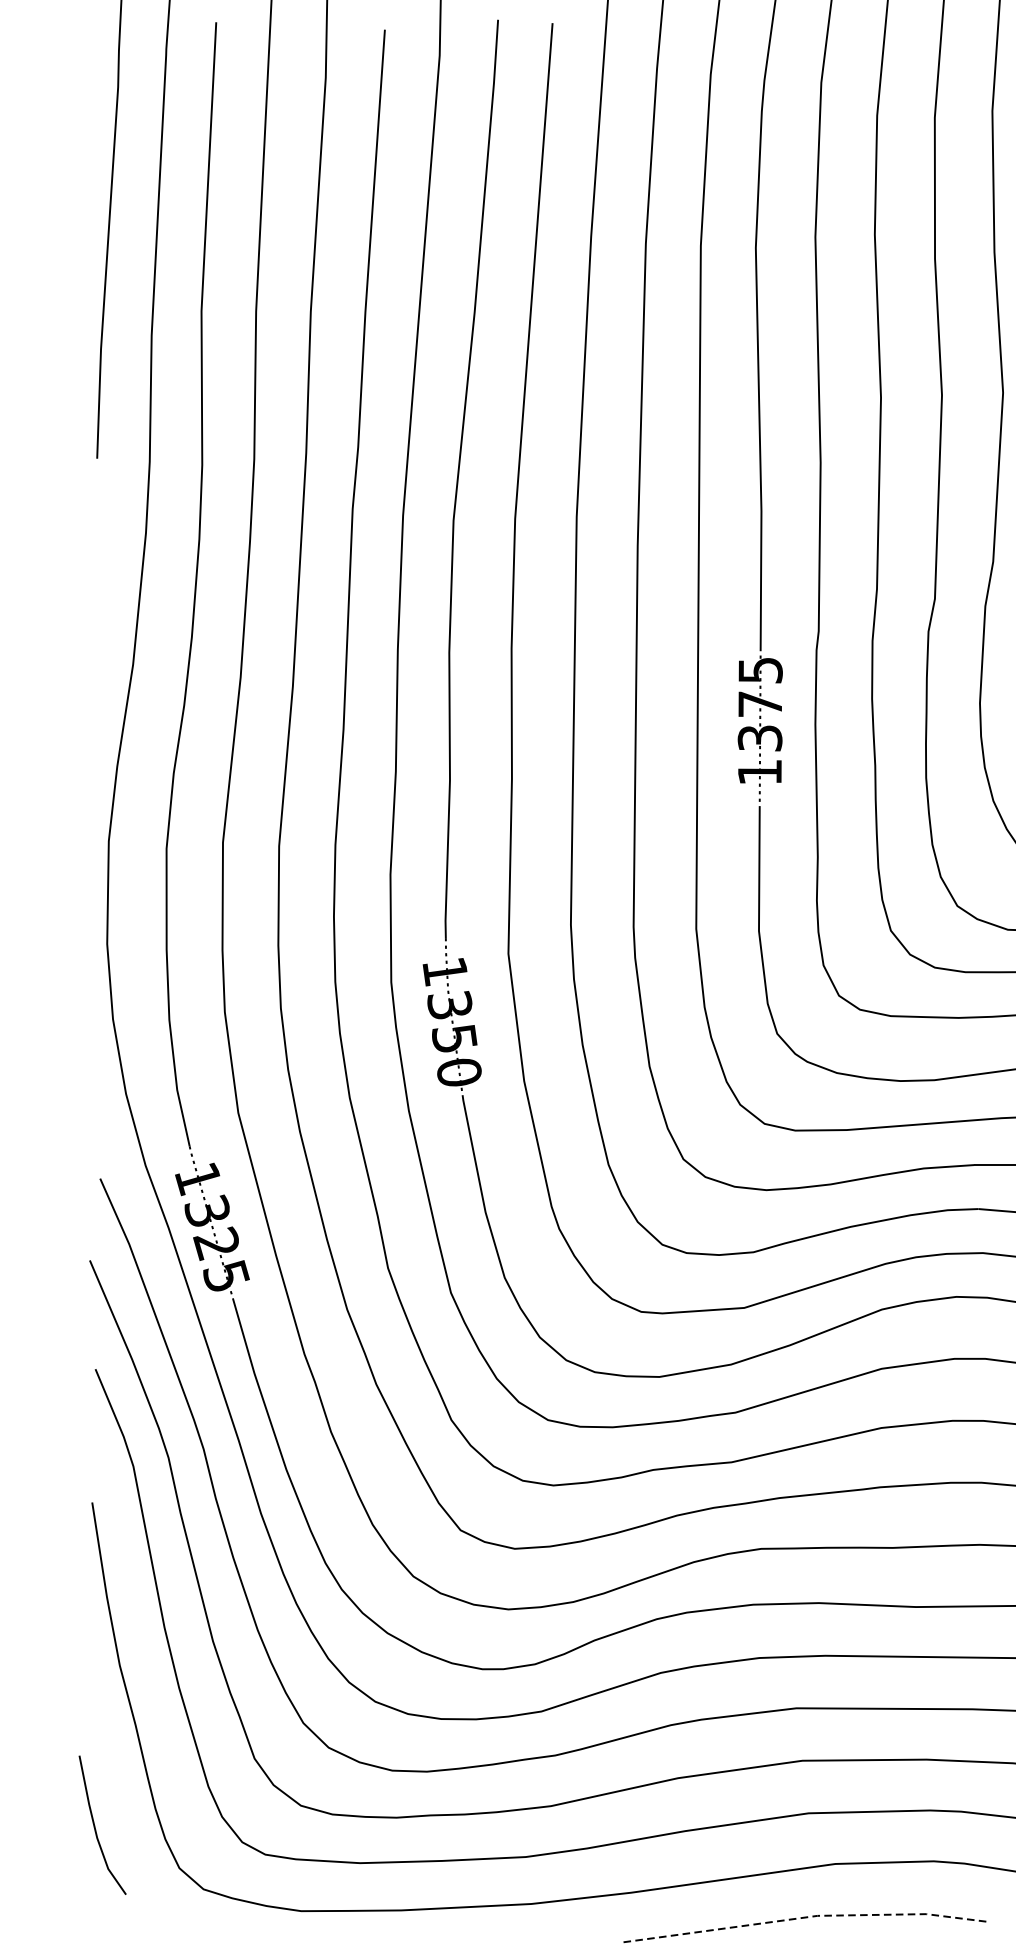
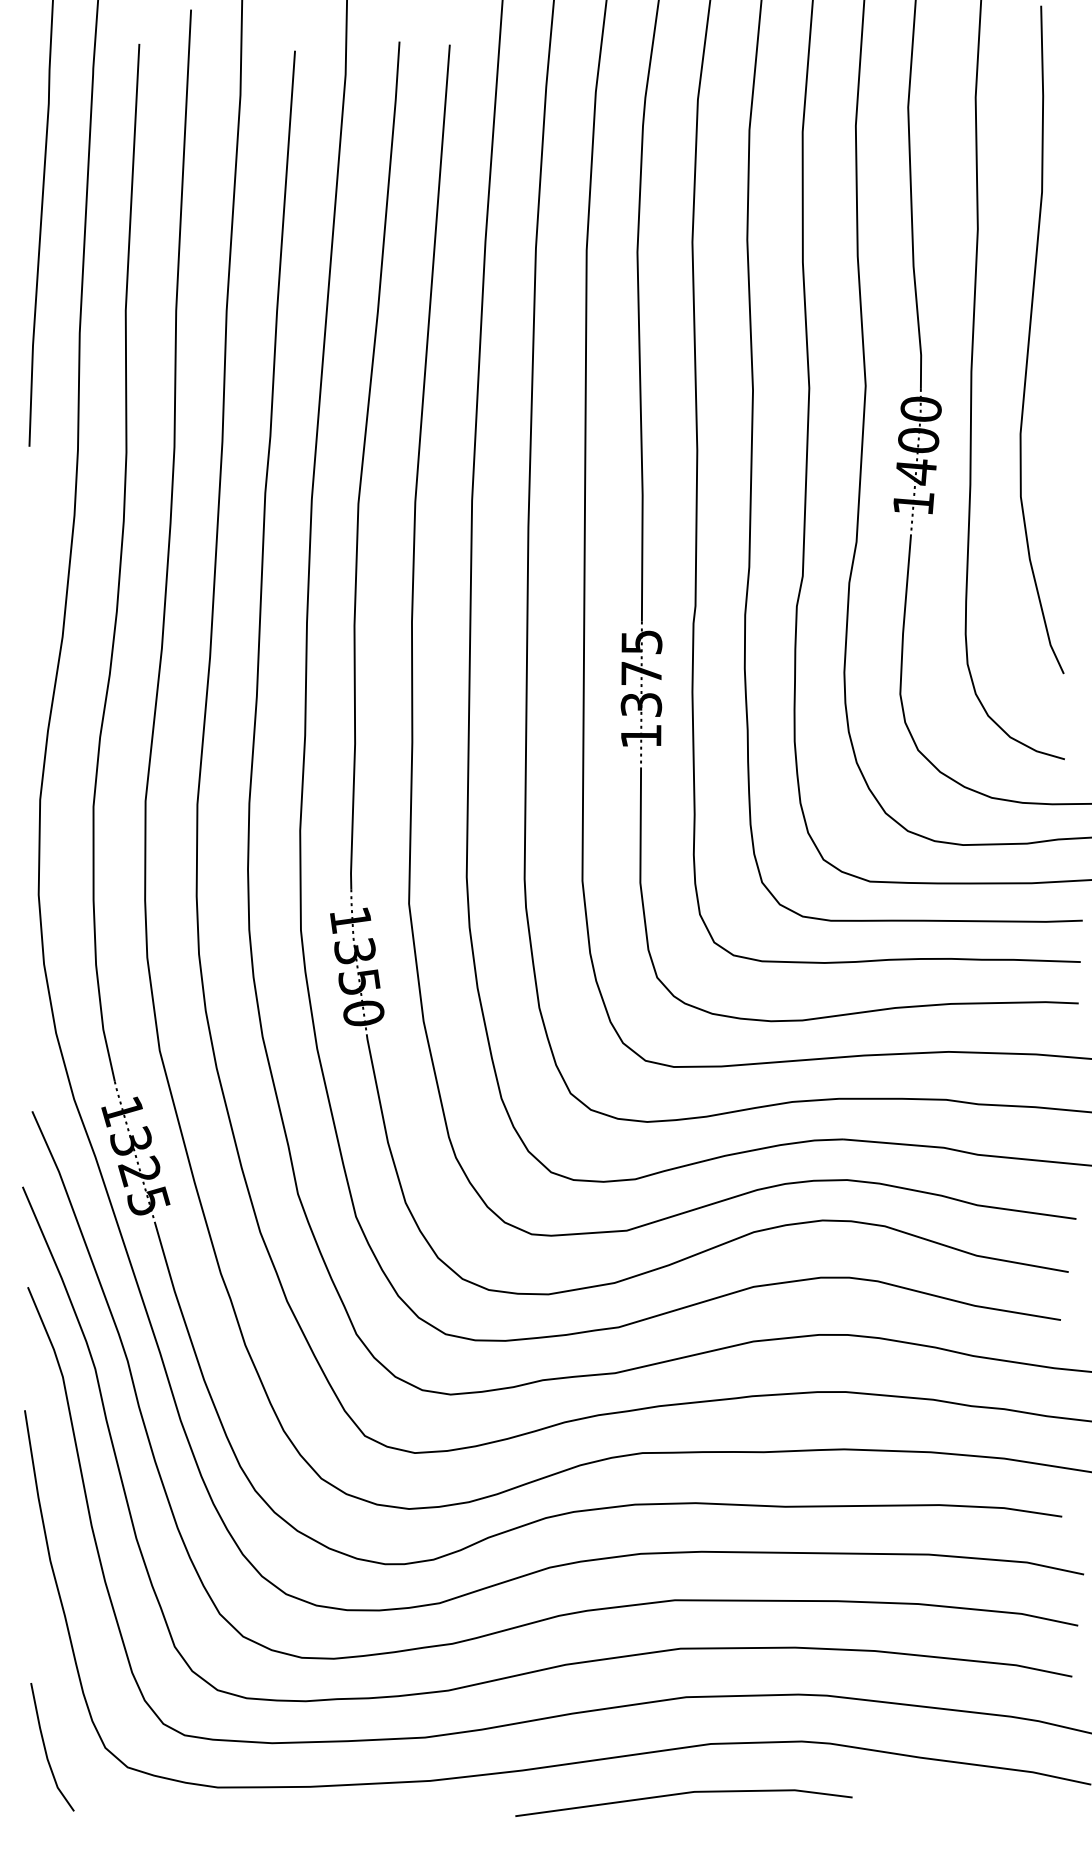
line: (96, 1827) -> (46, 1749), moved
line: (807, 1917) -> (685, 1793), dashed -> solid

